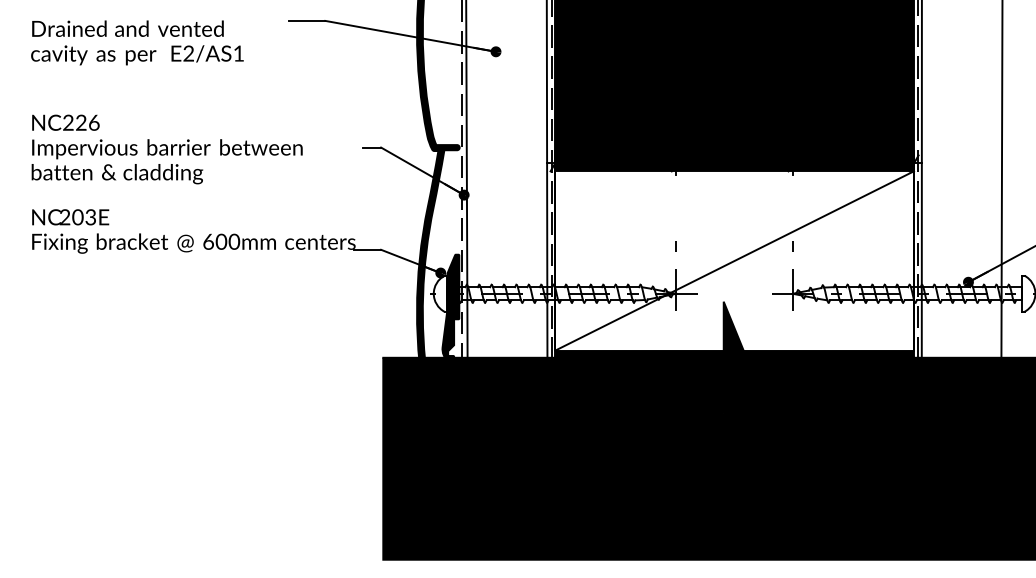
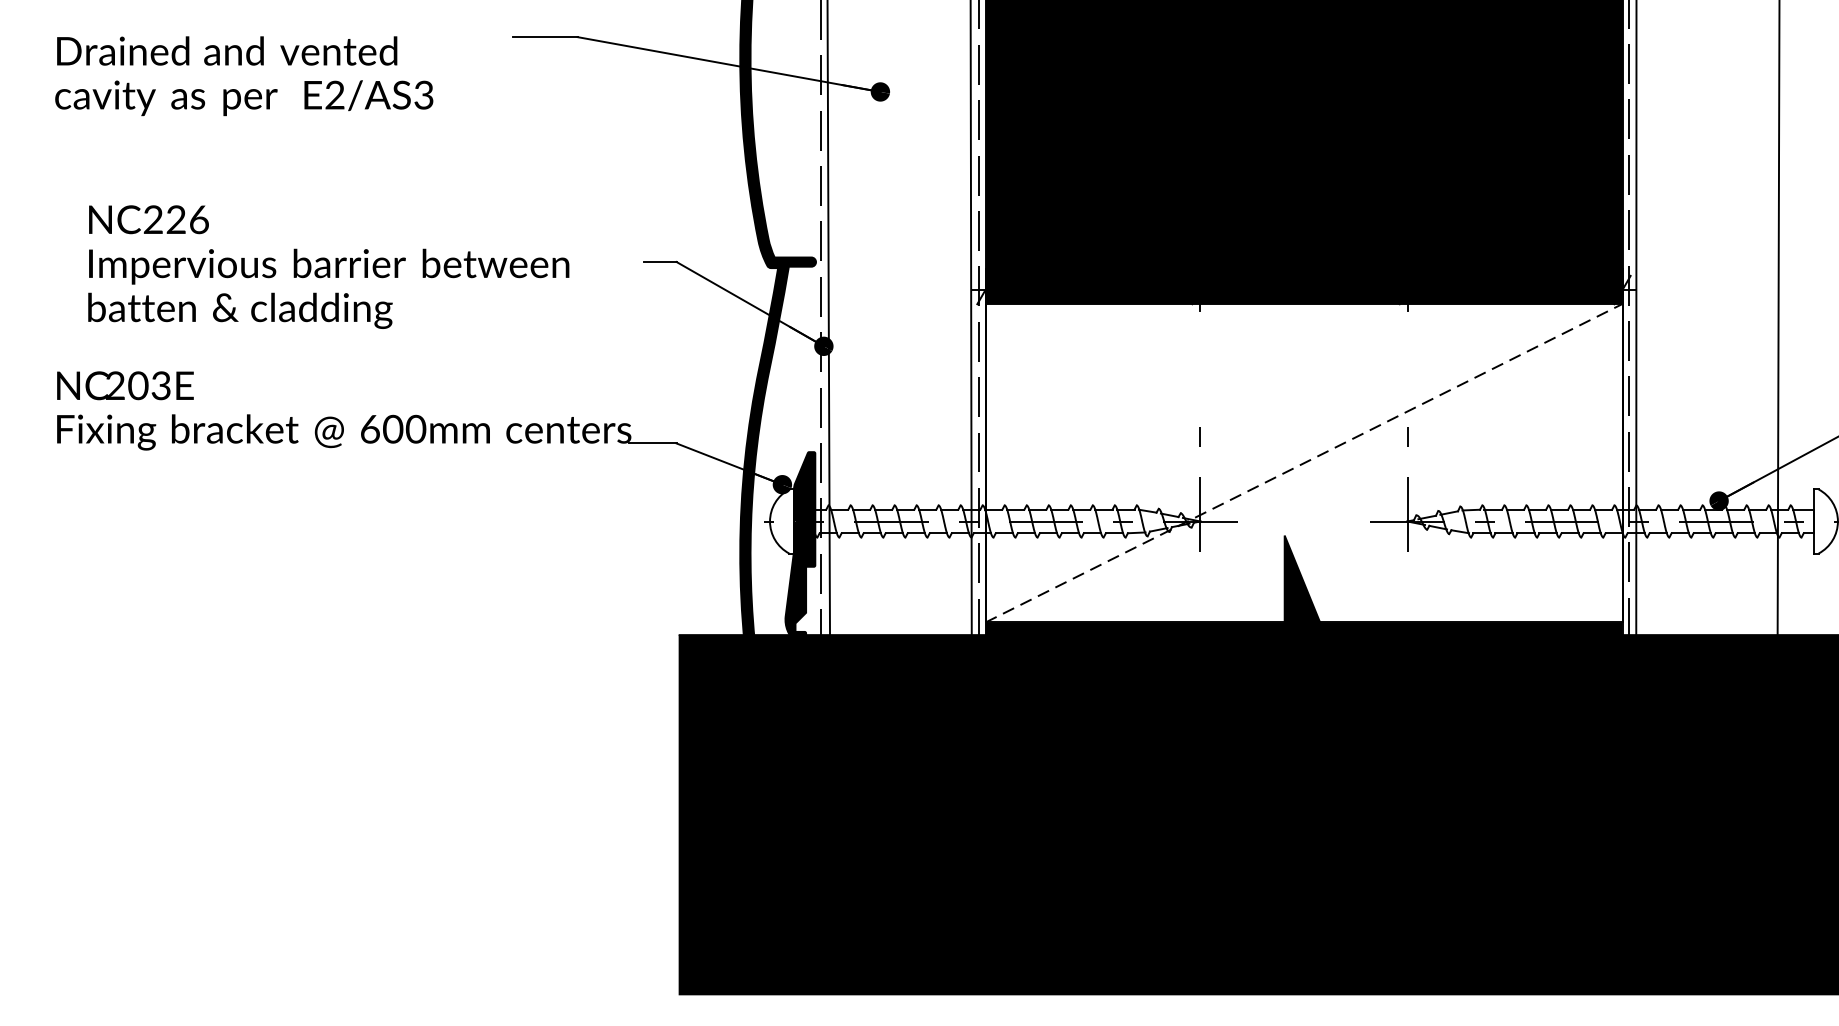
text: (238, 53) -> (423, 94), E2/AS1 -> E2/AS3
text: (166, 149) -> (327, 267), moved
line: (734, 260) -> (1303, 462), solid -> dashed

